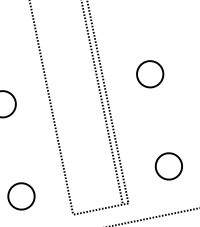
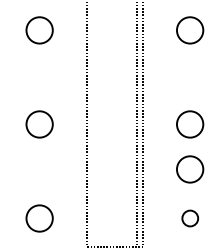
circle: (159, 118) -> (190, 169), added
circle: (169, 166) -> (190, 218), size x0.6

